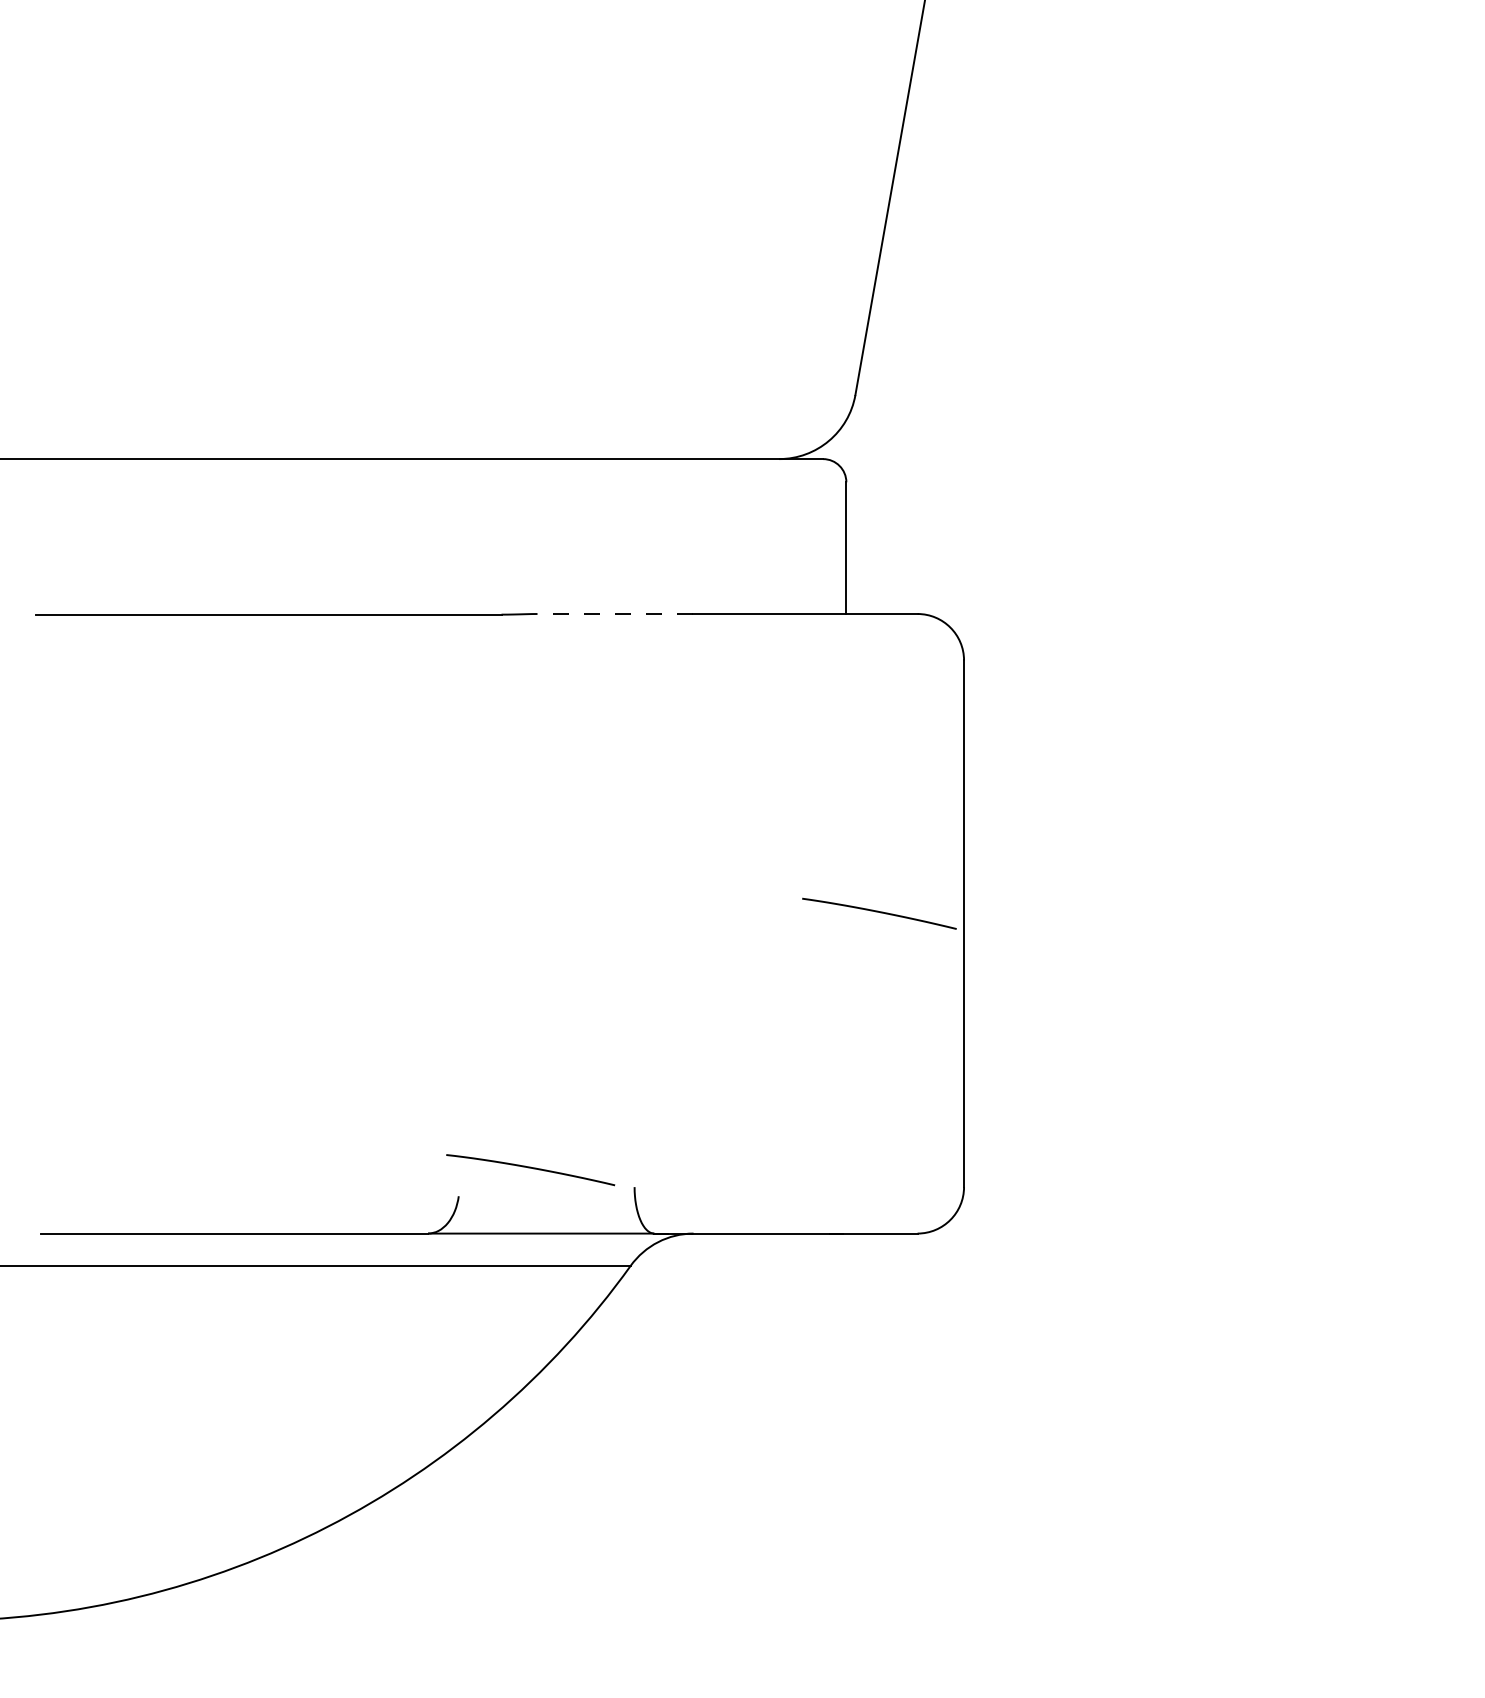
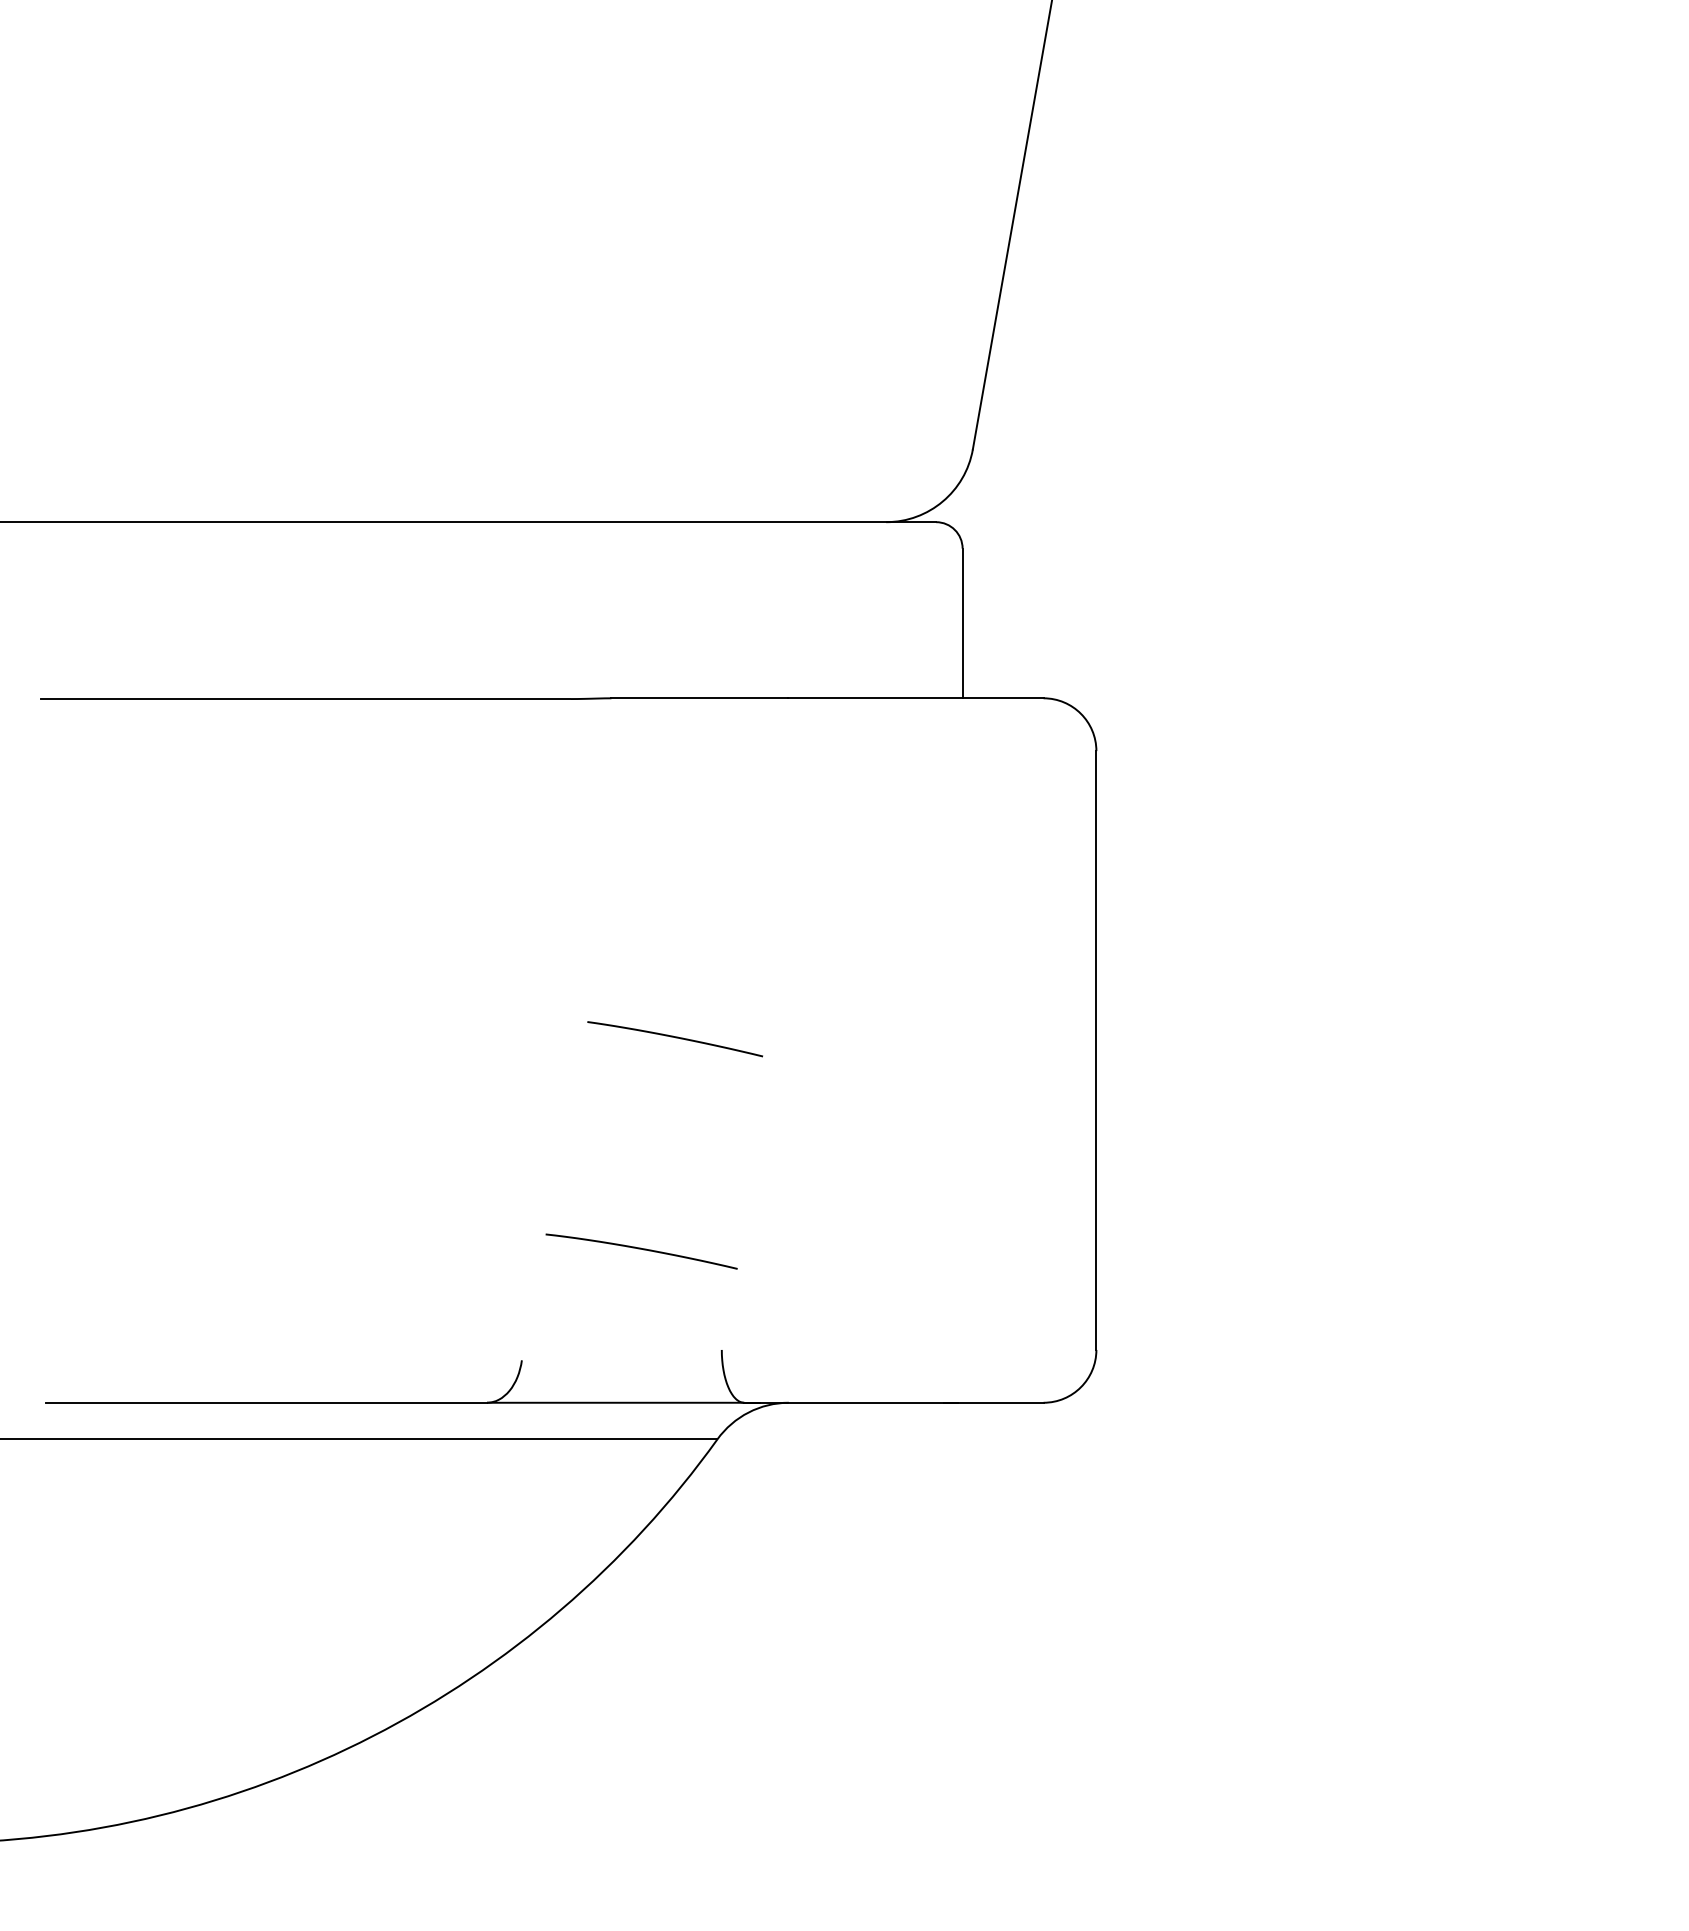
line: (614, 614) -> (699, 698), dashed -> solid
curve: (879, 913) -> (675, 1038), moved
curve: (530, 1168) -> (641, 1249), moved

